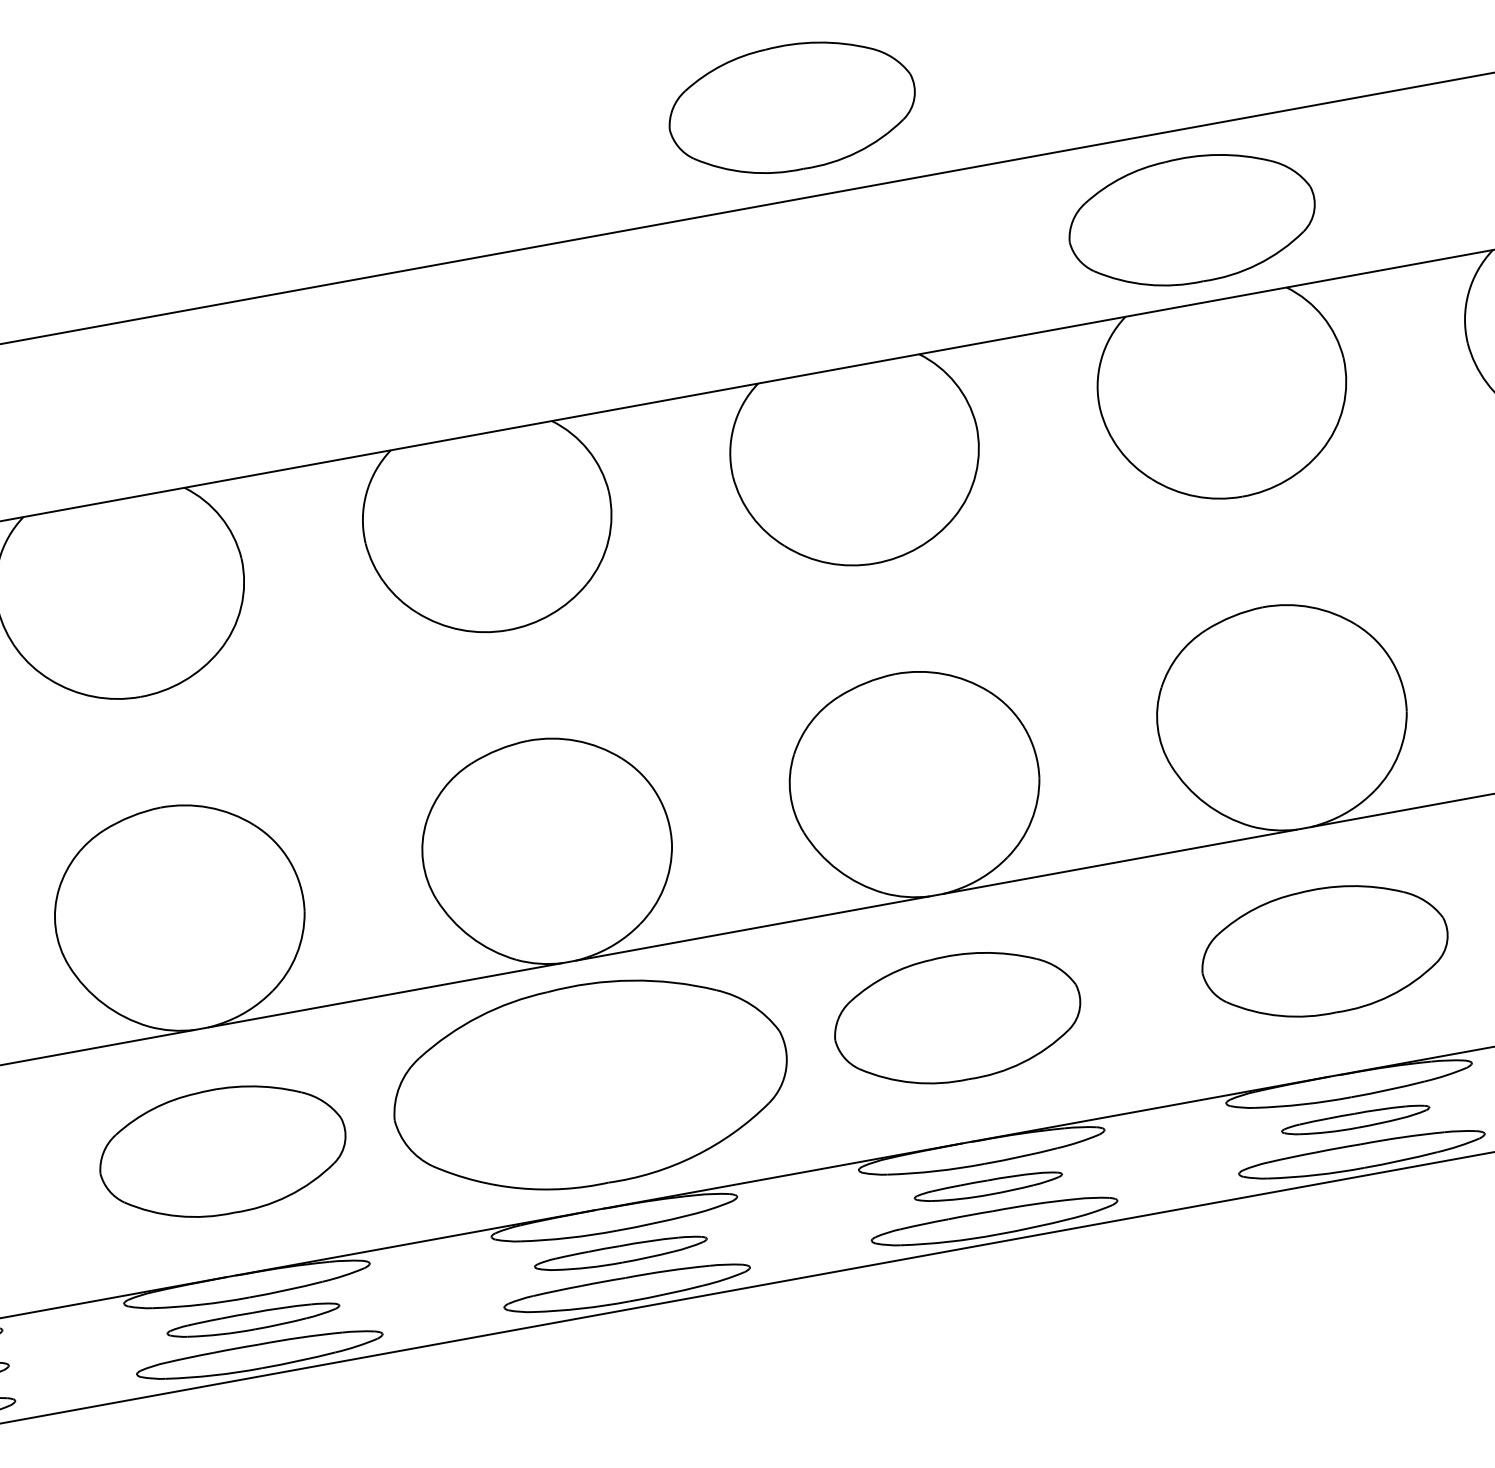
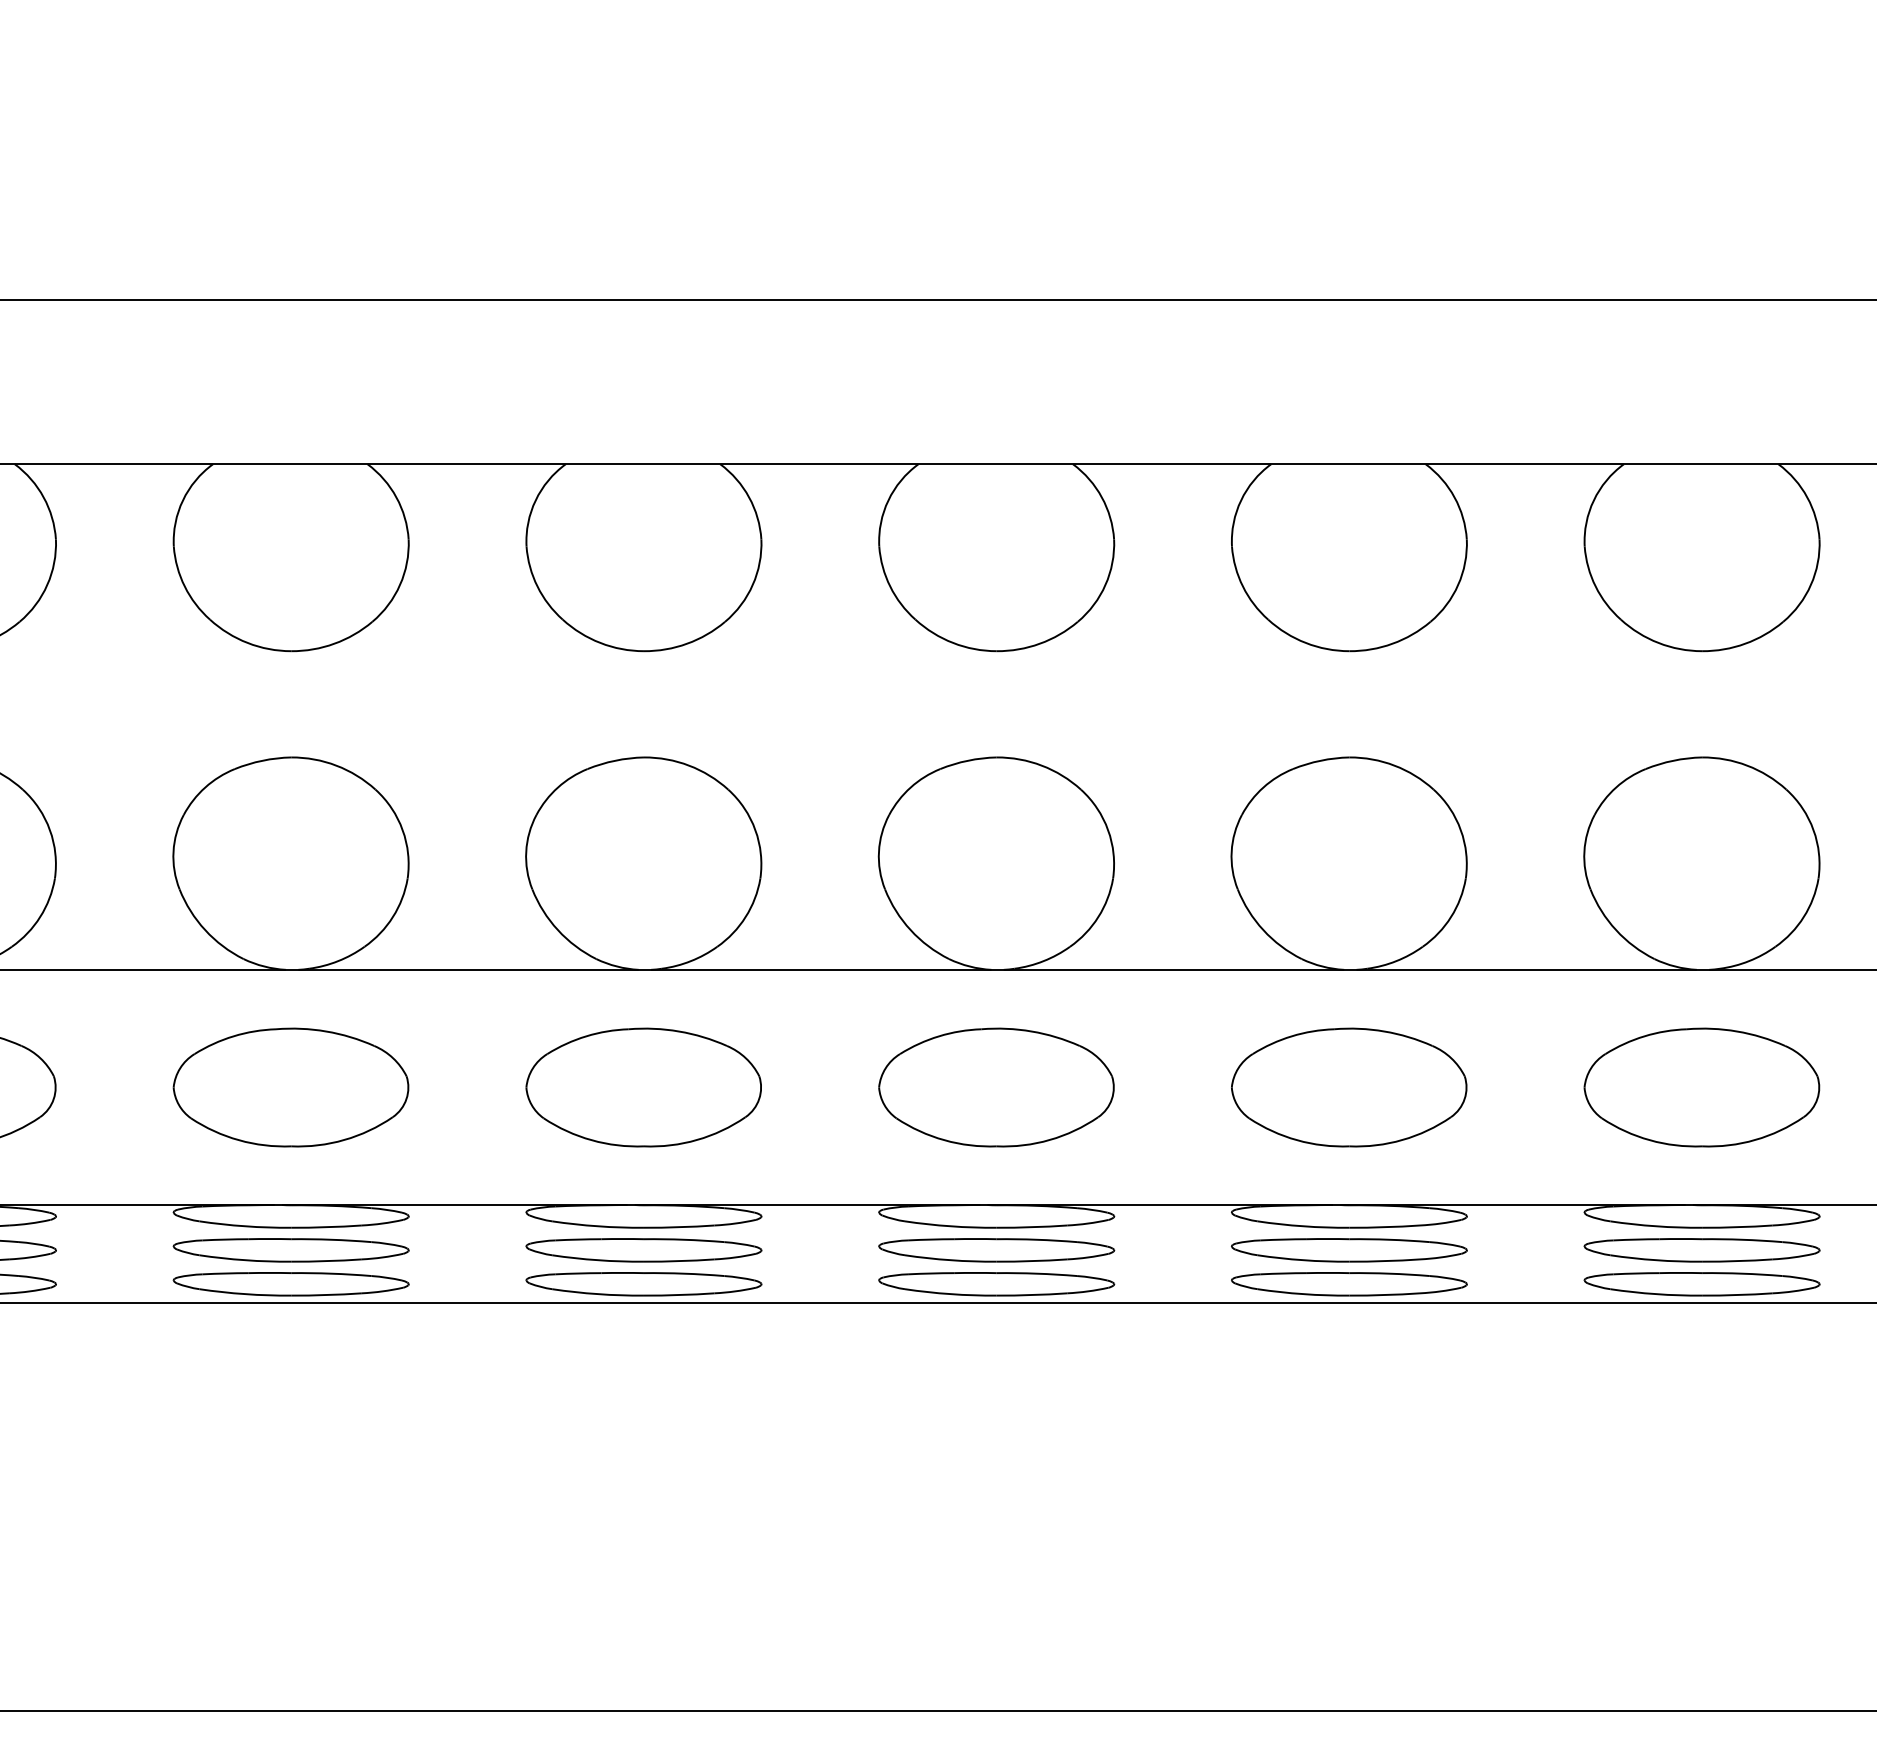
part: (792, 107) -> (996, 213), removed
part: (1192, 219) -> (1349, 385), removed
part: (589, 1084) -> (643, 1087), size x0.62
part: (1356, 1120) -> (1349, 1250), size x1.67
part: (988, 1187) -> (996, 1250), size x1.67
part: (620, 1254) -> (643, 1250), size x1.43
part: (253, 1321) -> (290, 1250), size x1.43

